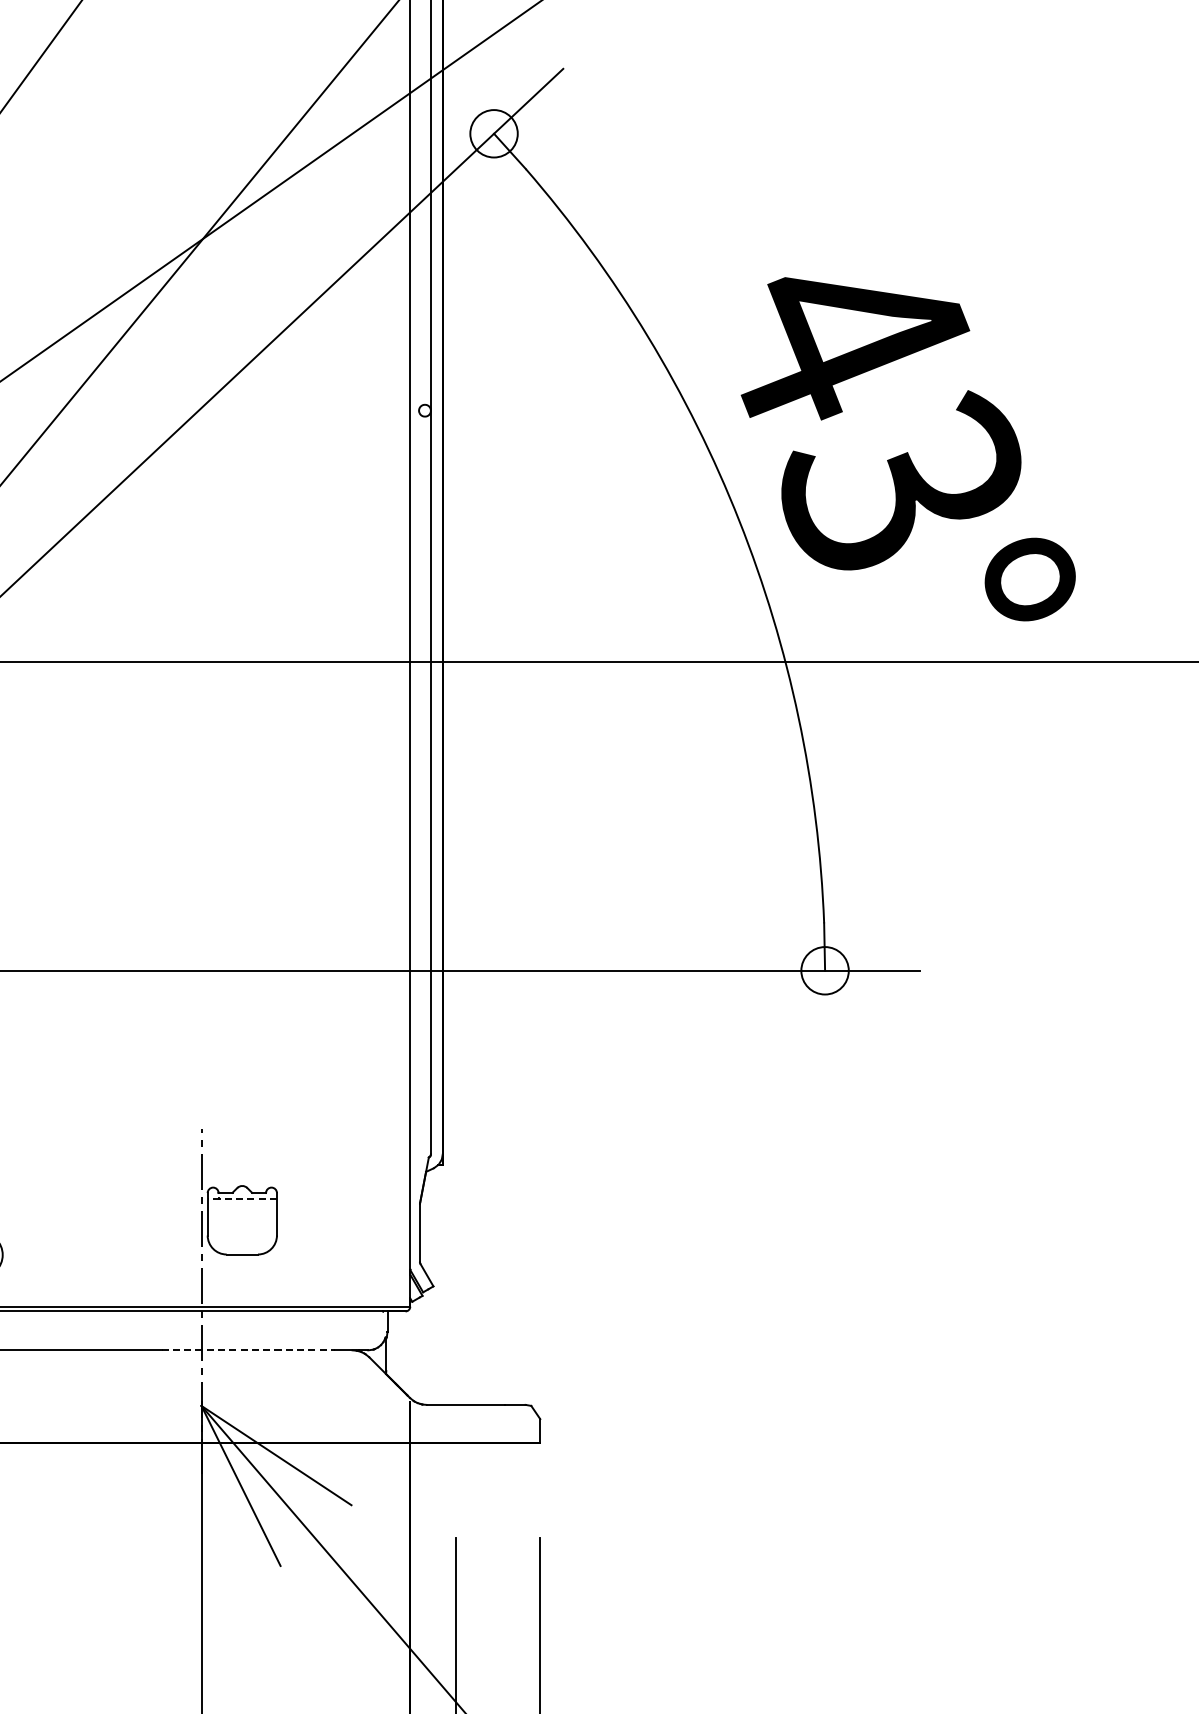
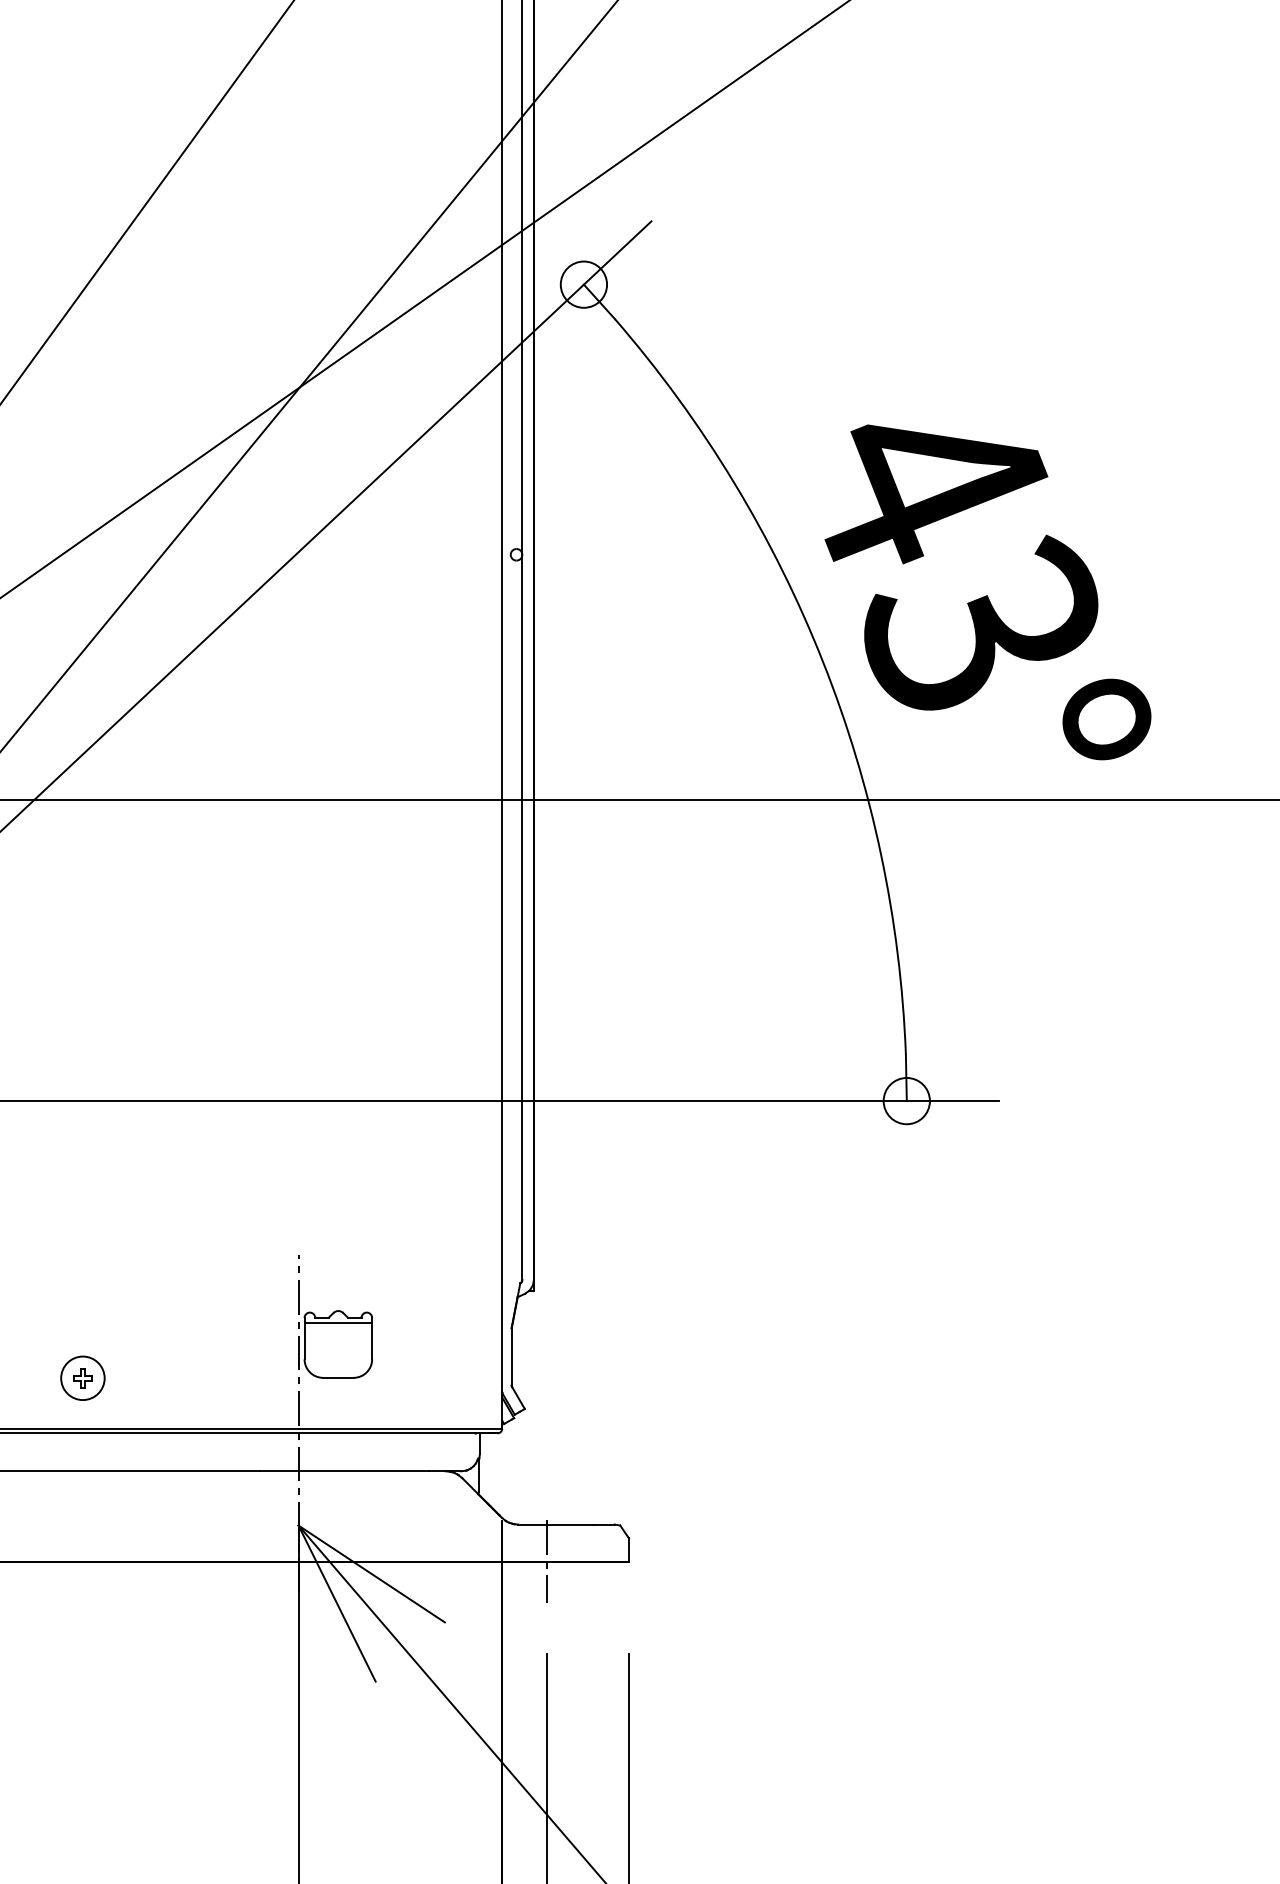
line: (242, 1198) -> (338, 1323), dashed -> solid
line: (248, 1350) -> (344, 1471), dashed -> solid
line: (456, 1442) -> (547, 1561), added

